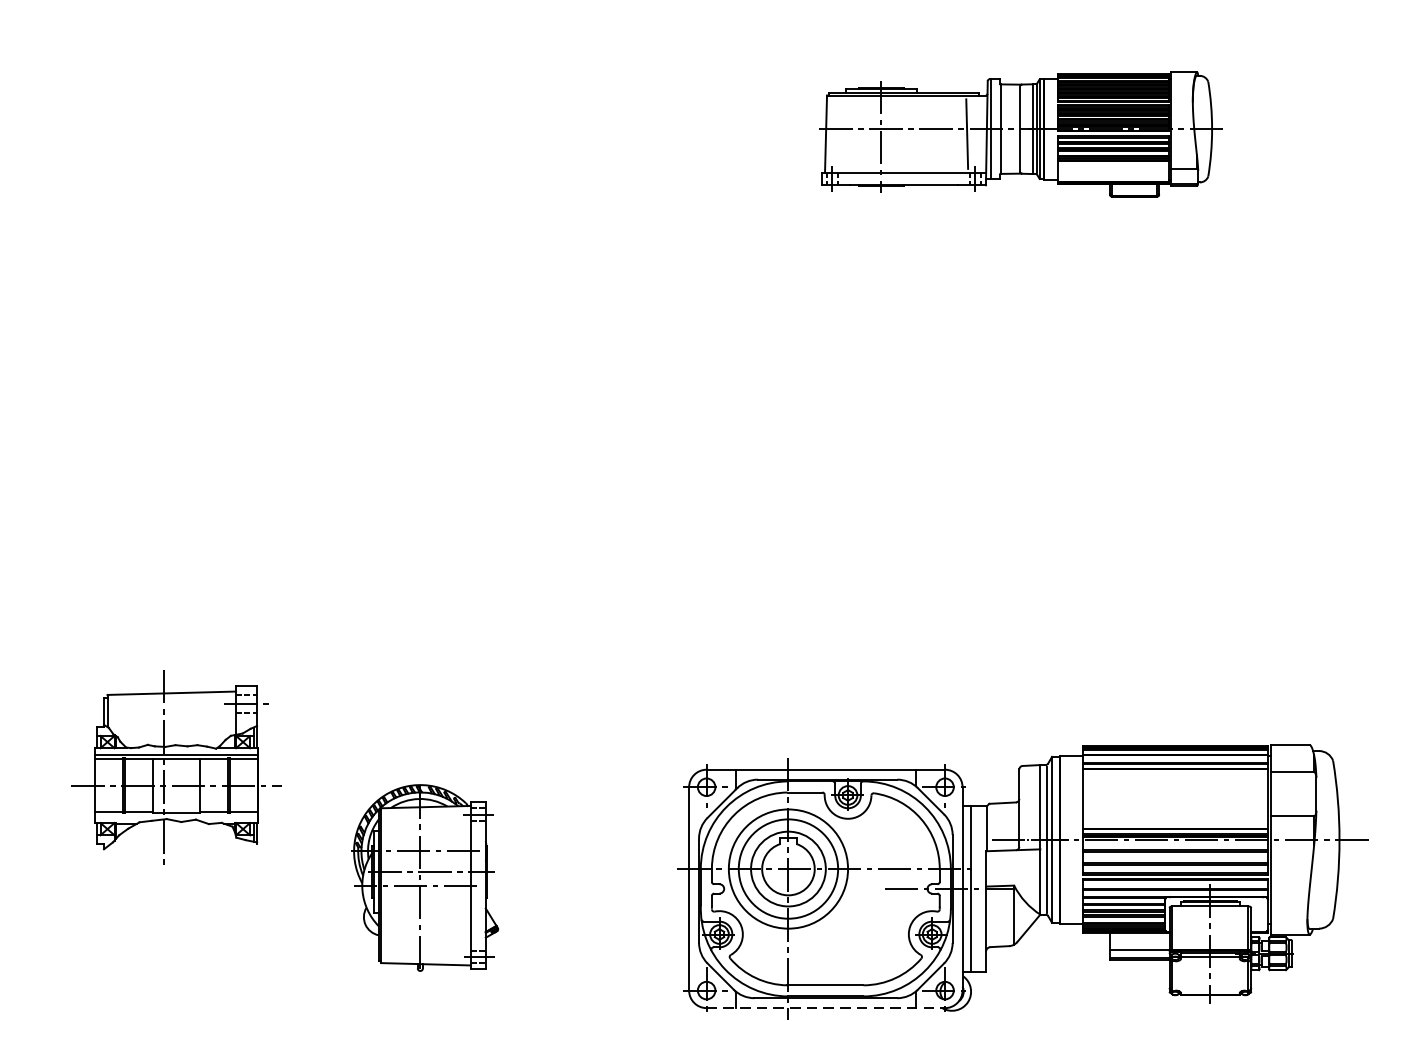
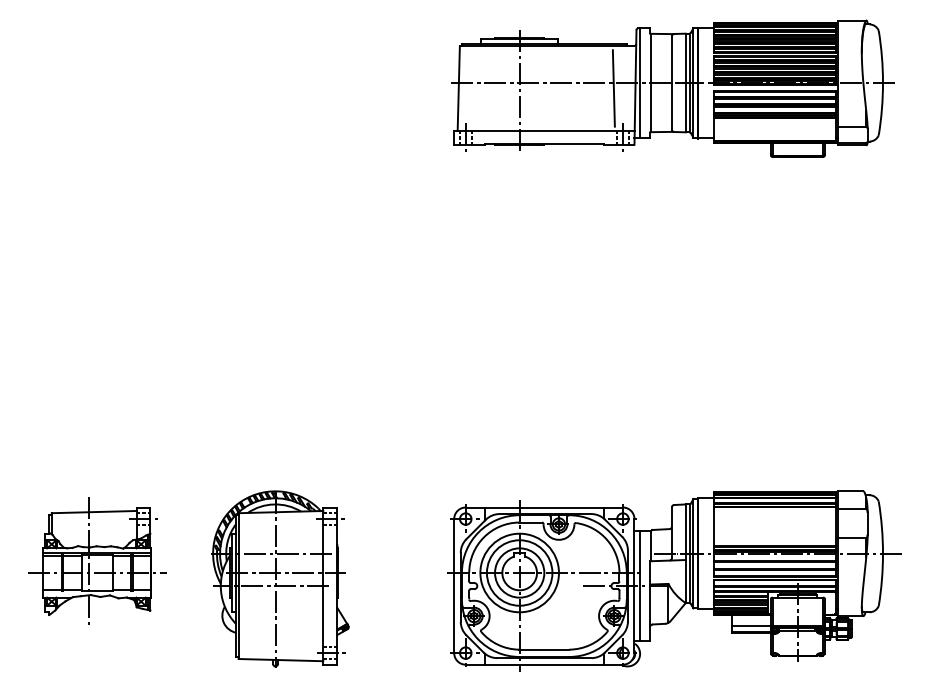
part: (1020, 134) -> (672, 88), size x1.67
part: (176, 766) -> (97, 560), moved
part: (425, 877) -> (280, 578), size x1.43
line: (826, 1007) -> (544, 664), dashed -> solid

